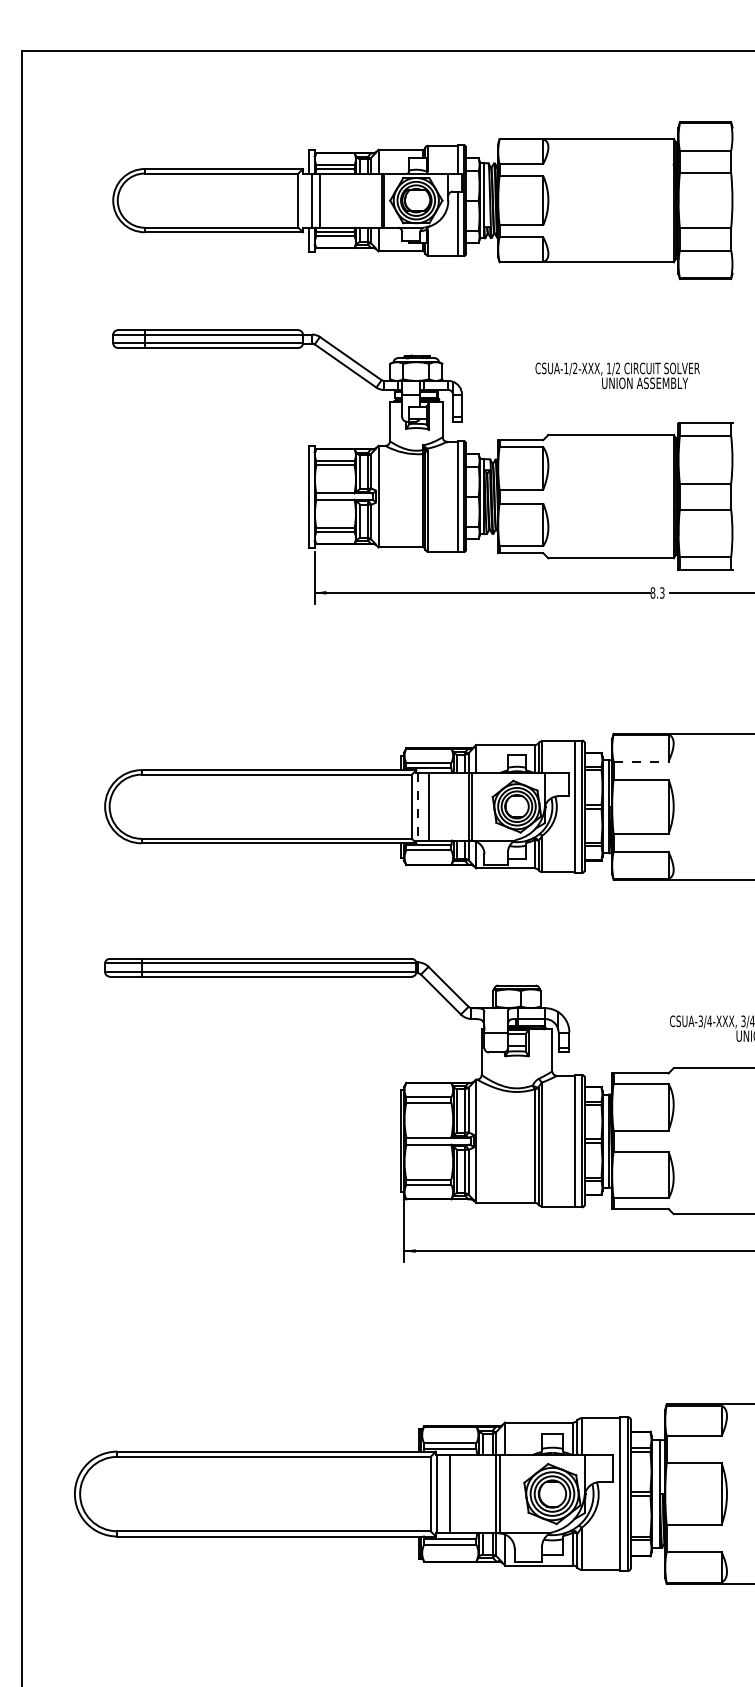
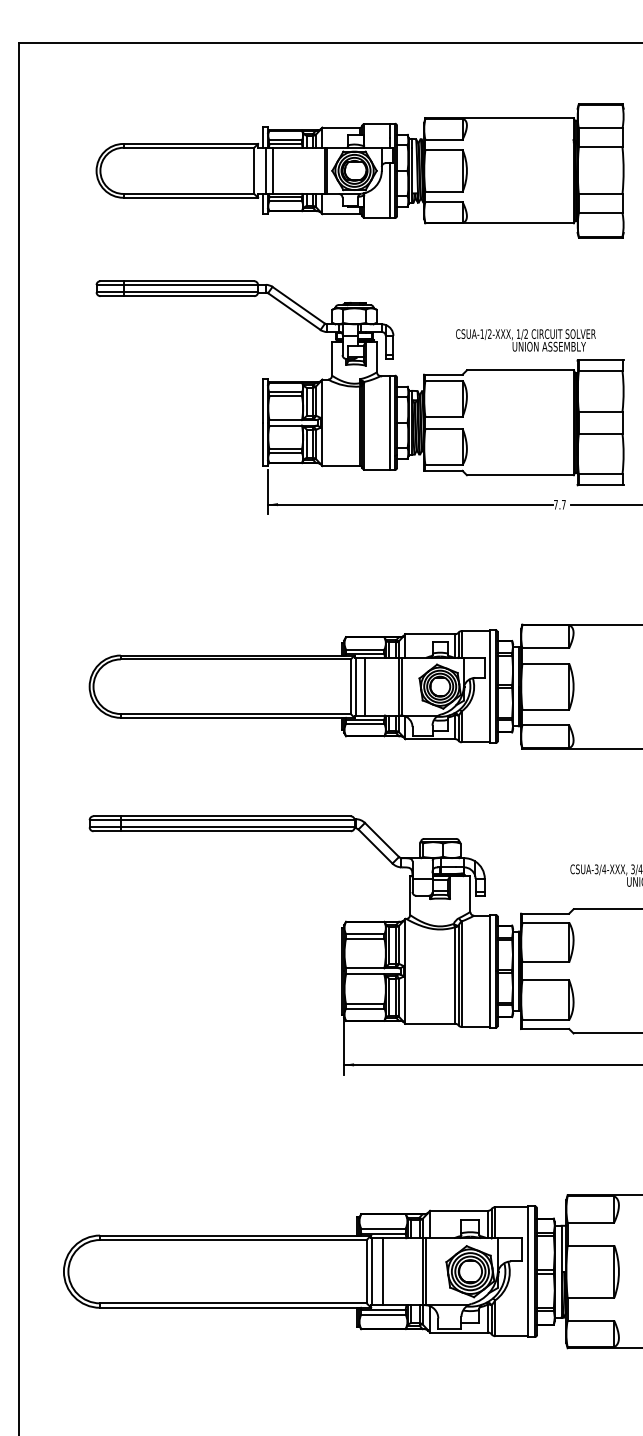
text: (617, 375) -> (525, 340), moved
text: (657, 592) -> (559, 504), 8.3 -> 7.7
line: (641, 761) -> (546, 648), dashed -> solid
line: (417, 806) -> (355, 686), dashed -> solid

